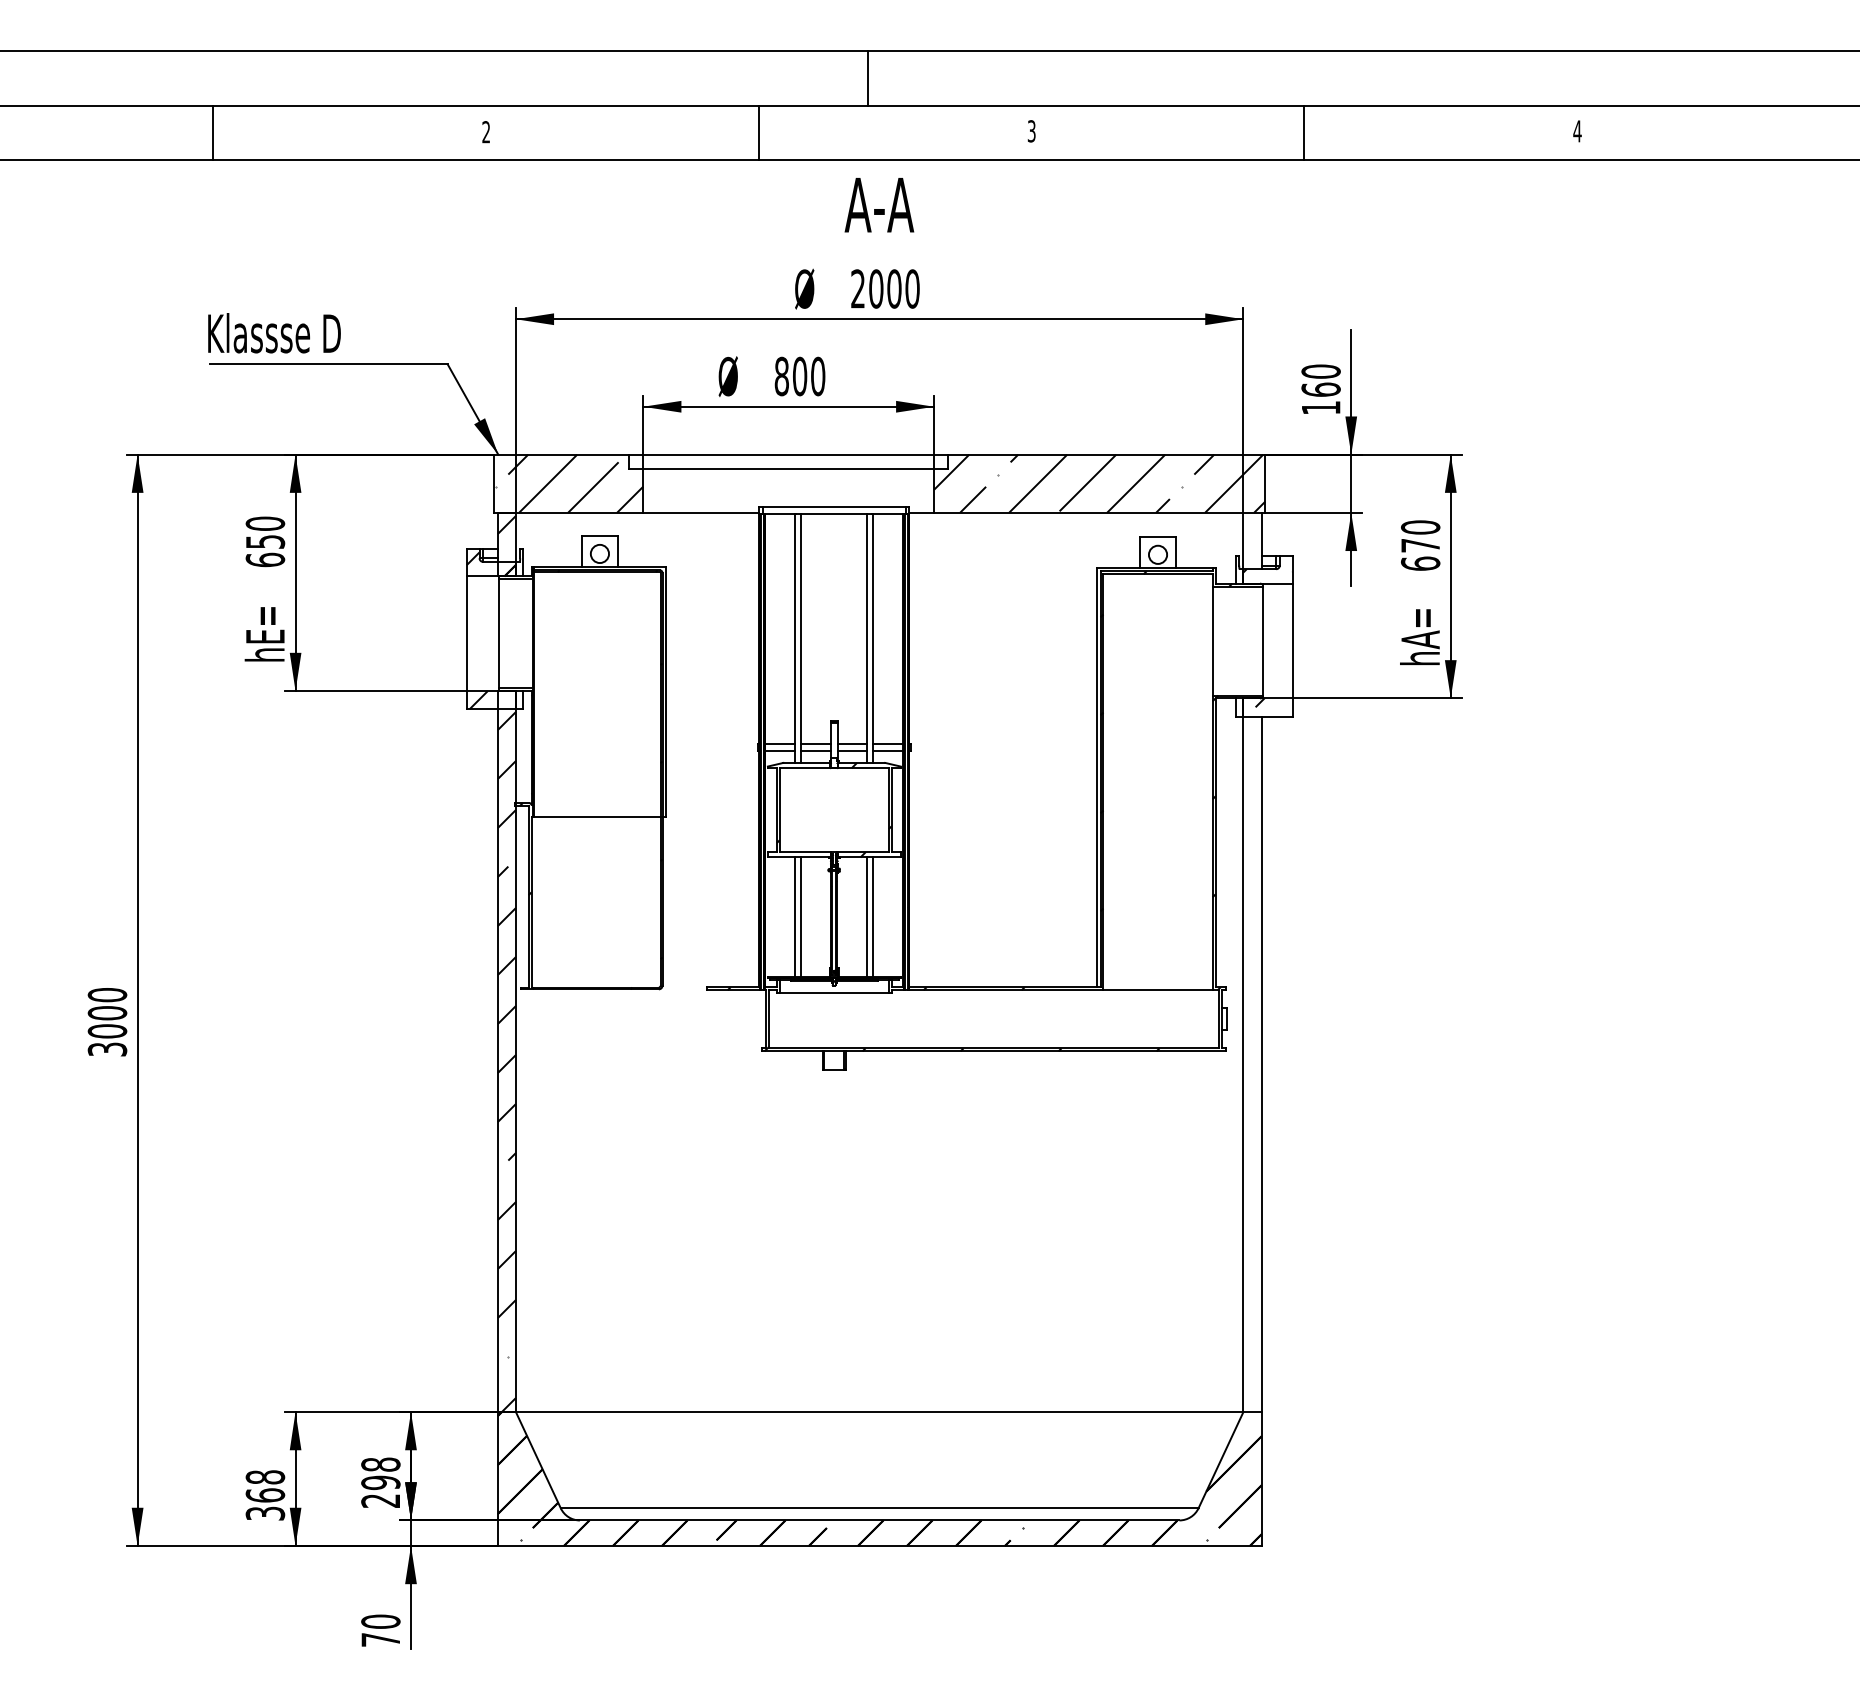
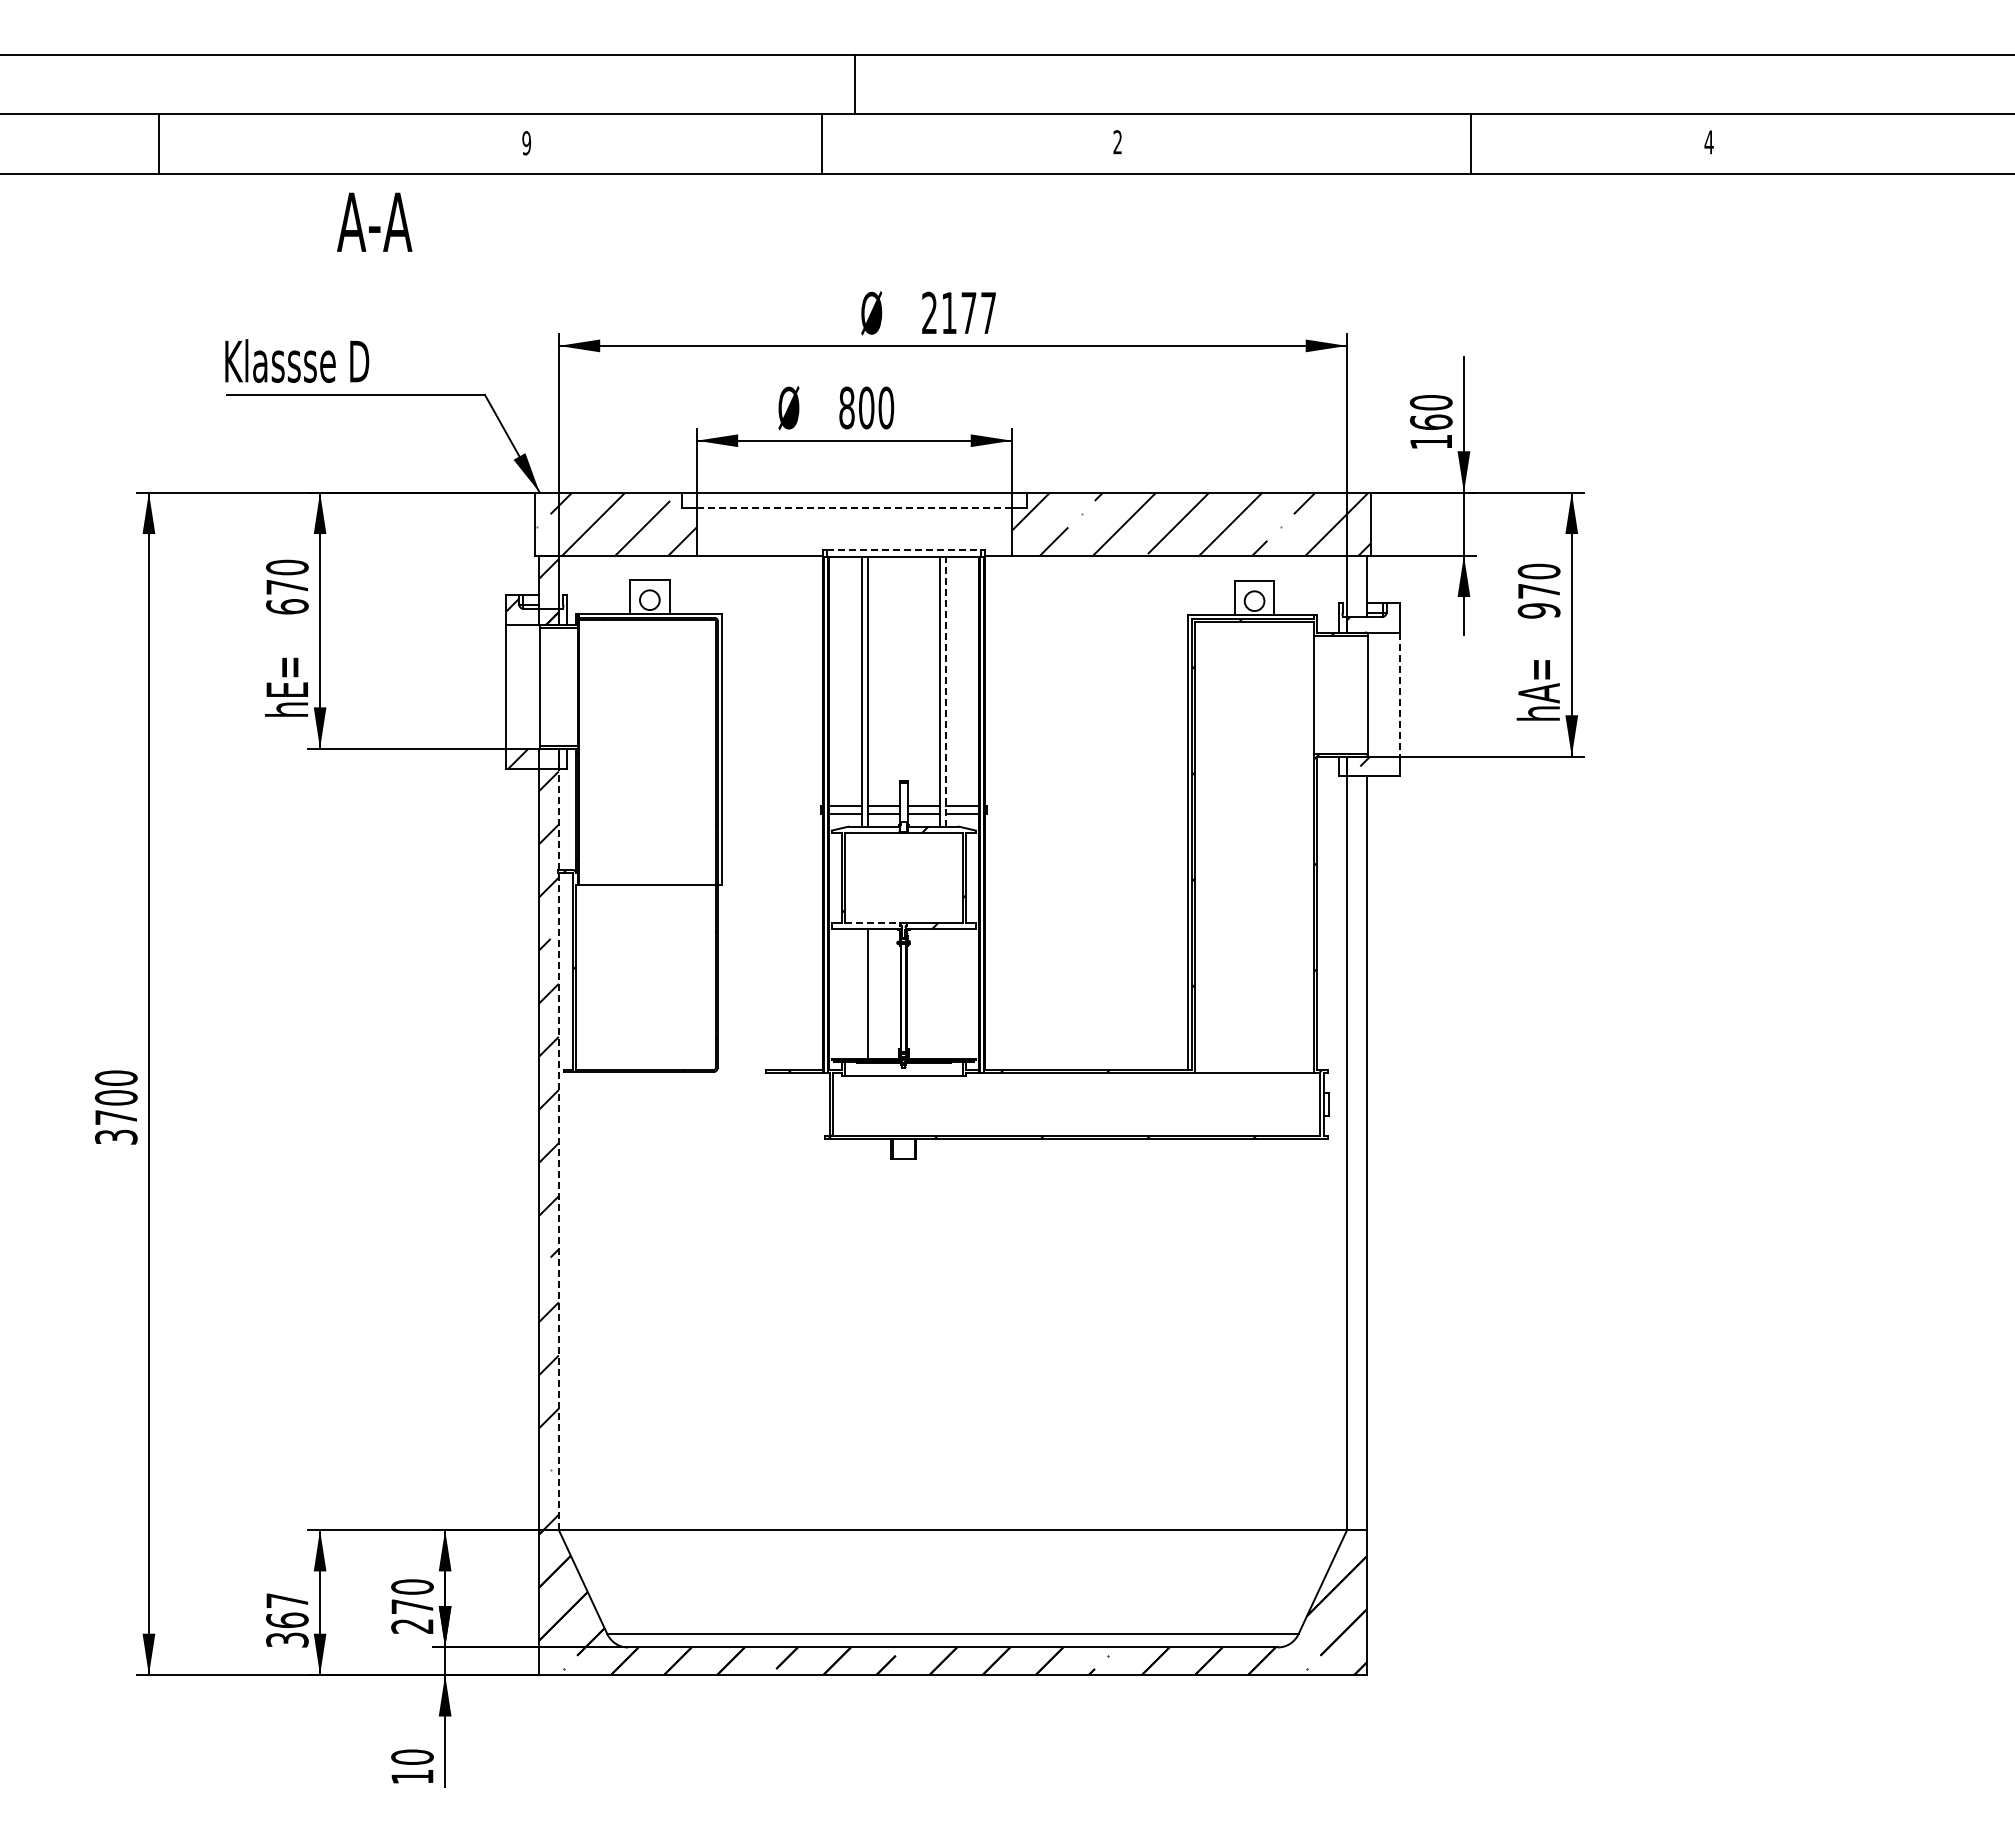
line: (868, 77) -> (855, 84), moved
text: (1031, 131) -> (1117, 142), 3 -> 2
line: (212, 132) -> (158, 143), moved
text: (486, 132) -> (526, 143), 2 -> 9
line: (1304, 132) -> (1471, 143), moved
text: (879, 204) -> (374, 221), moved
text: (894, 288) -> (968, 312), 2000 -> 2177
line: (788, 469) -> (854, 508), solid -> dashed
line: (834, 507) -> (904, 549), solid -> dashed
text: (265, 542) -> (287, 587), 650 -> 670
text: (1420, 563) -> (1538, 610), 670 -> 970
line: (872, 639) -> (945, 692), solid -> dashed
line: (1292, 641) -> (1400, 695), solid -> dashed
line: (805, 852) -> (872, 923), solid -> dashed
line: (795, 916) -> (861, 993), removed
line: (867, 916) -> (939, 993), removed
line: (872, 916) -> (945, 993), removed
text: (106, 1031) -> (115, 1117), 3000 -> 3700
line: (515, 1051) -> (558, 1139), solid -> dashed
text: (380, 1473) -> (412, 1596), 298 -> 270
text: (265, 1477) -> (287, 1600), 368 -> 367
text: (380, 1639) -> (412, 1776), 70 -> 10

